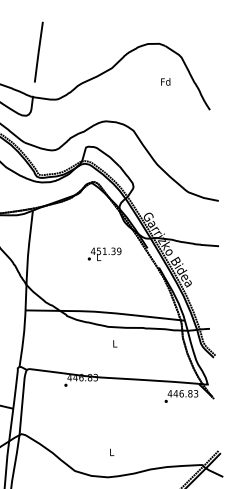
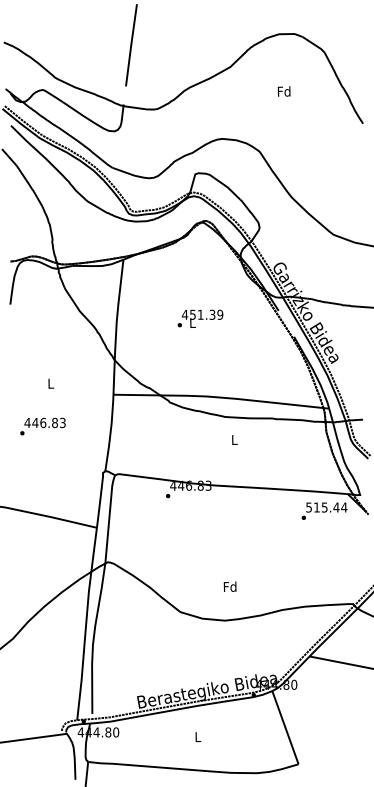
text: (165, 81) -> (283, 91), moved
text: (104, 254) -> (200, 318), moved
text: (182, 393) -> (326, 507), 446.83 -> 515.44
text: (111, 452) -> (229, 586), L -> Fd

